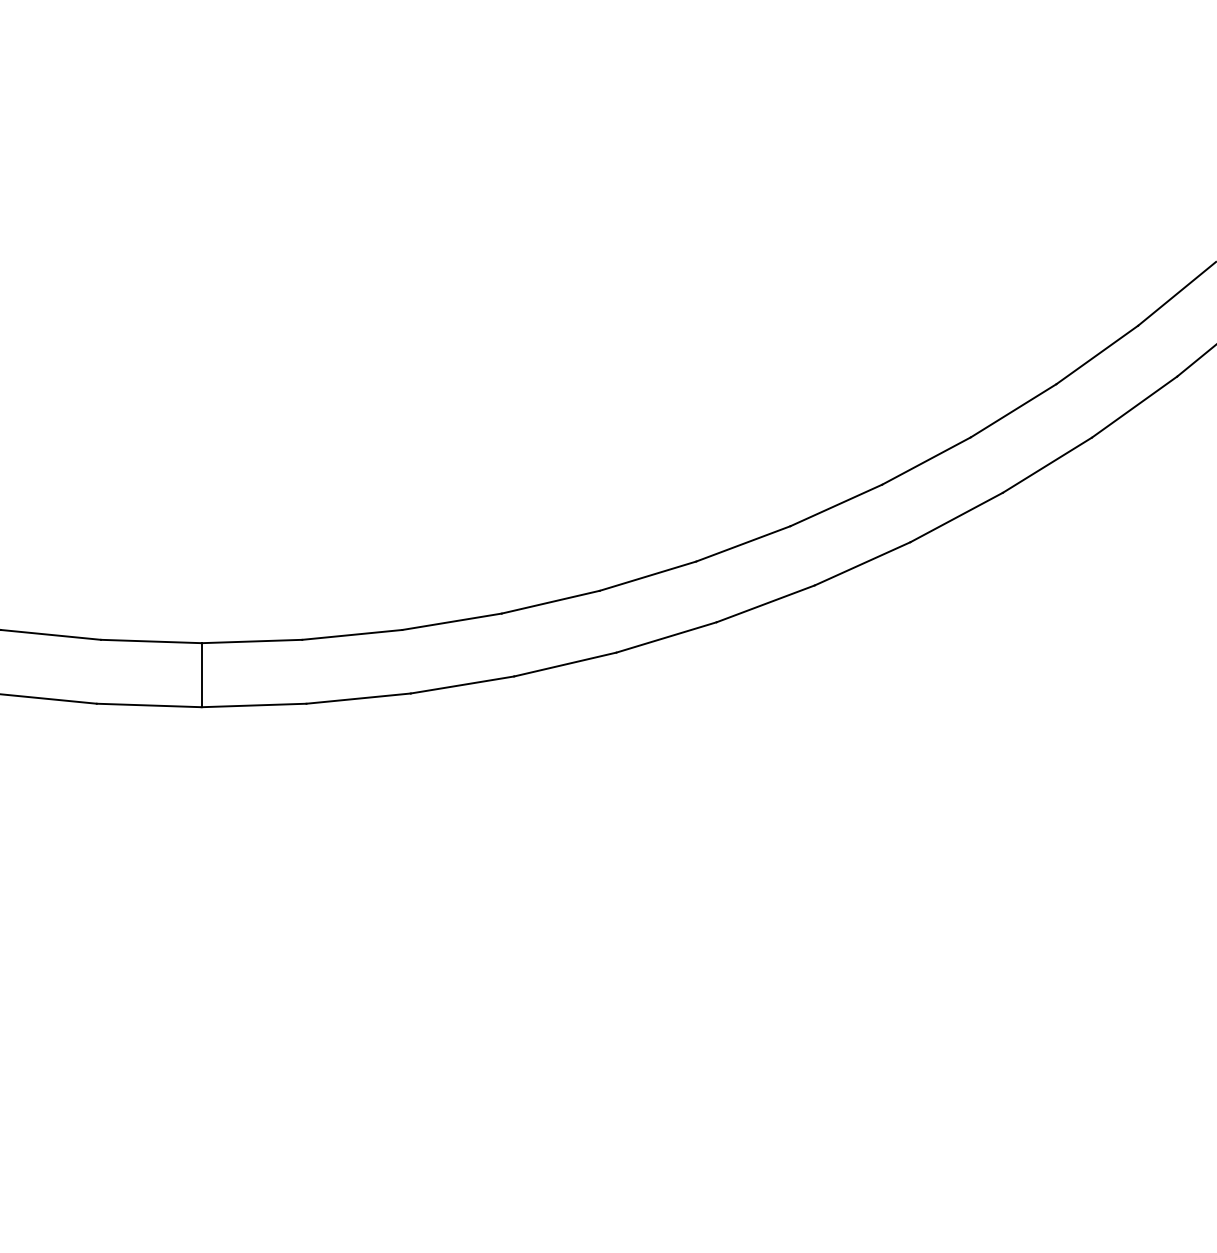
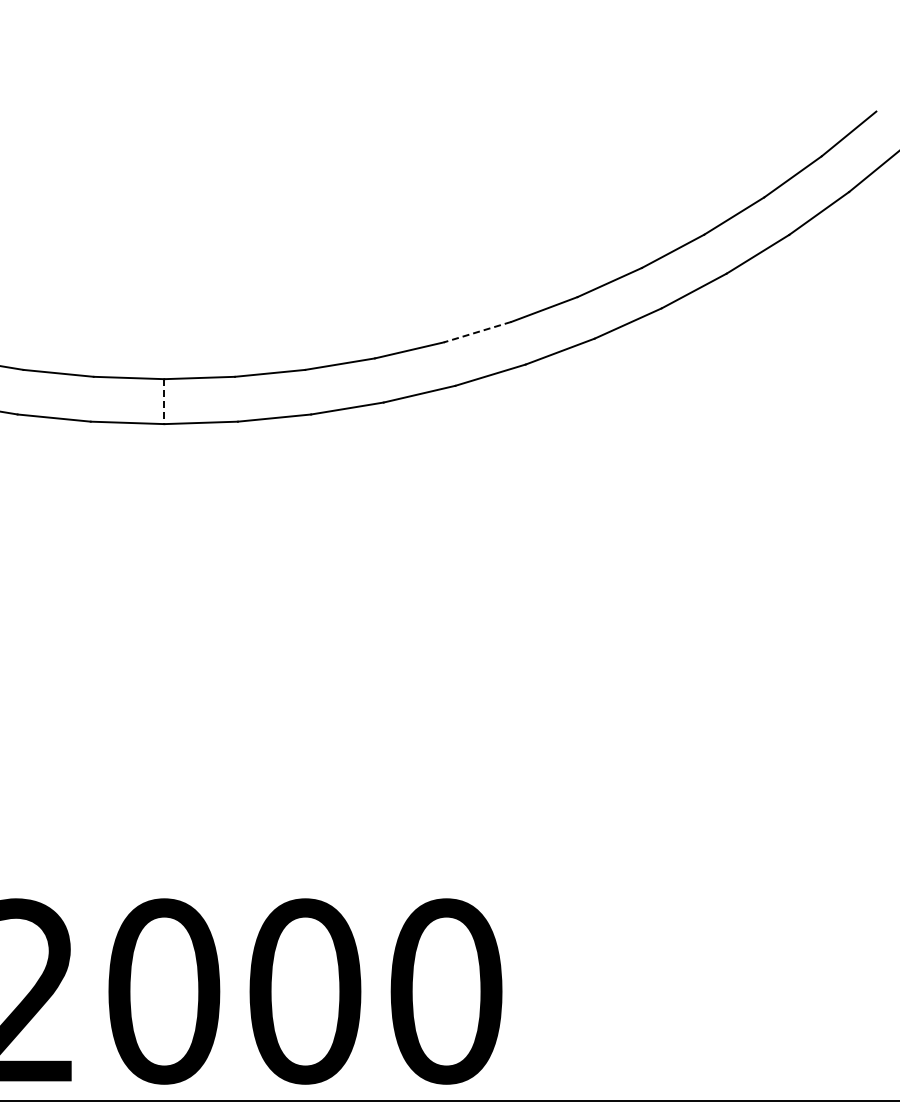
line: (647, 576) -> (477, 332), solid -> dashed
line: (201, 676) -> (164, 402), solid -> dashed

